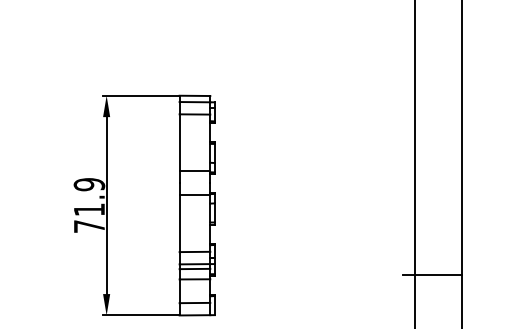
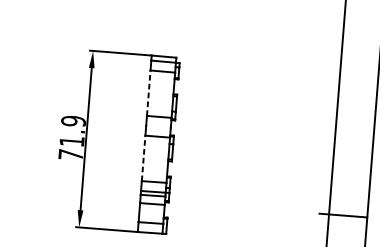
line: (179, 142) -> (148, 93), solid -> dashed
line: (179, 223) -> (143, 158), solid -> dashed

